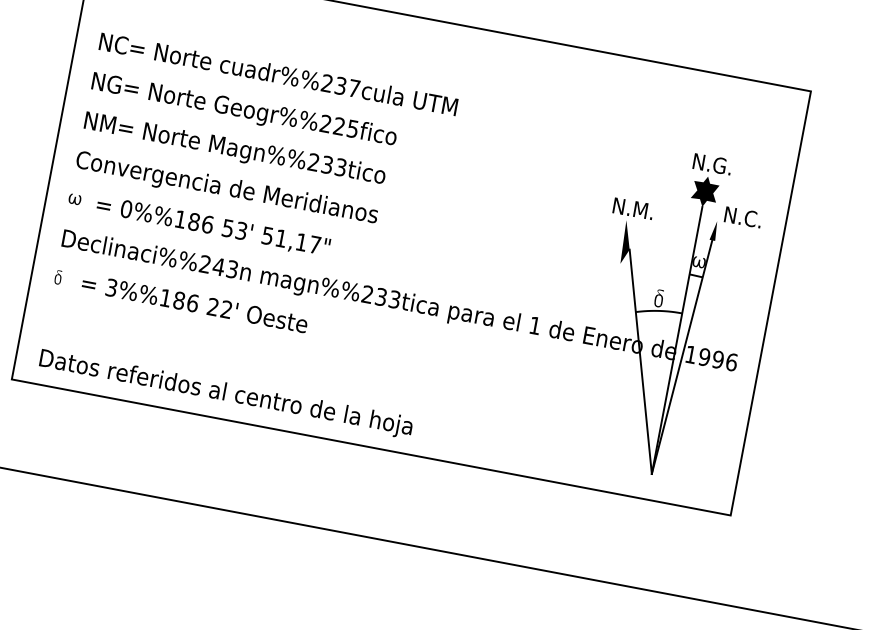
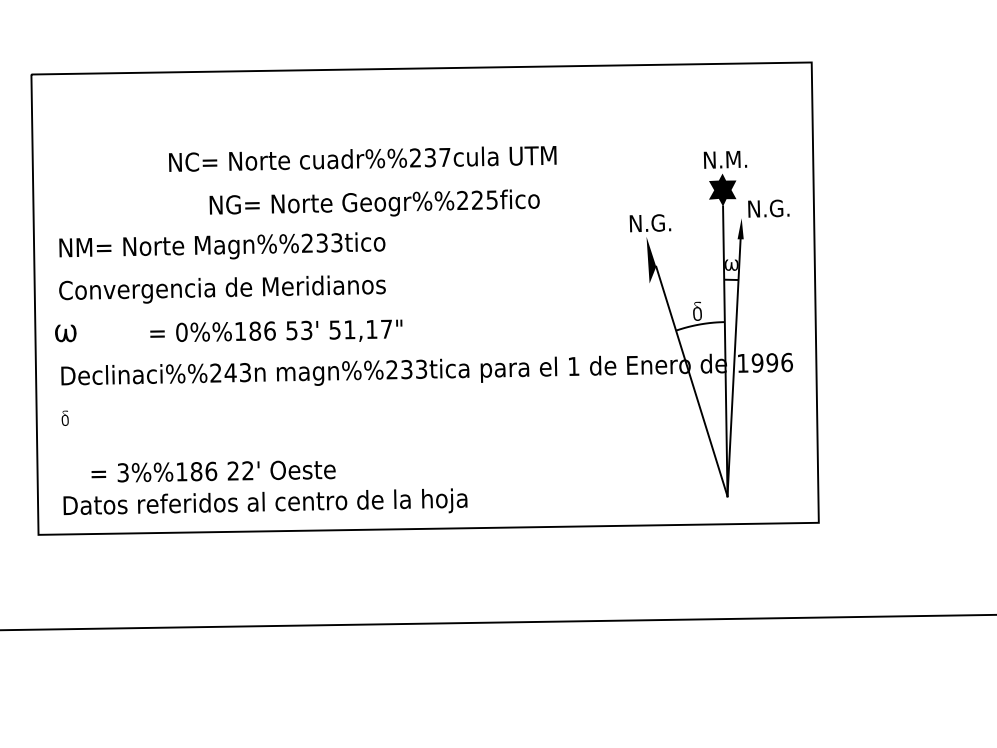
text: (278, 73) -> (362, 158), moved
text: (244, 109) -> (374, 202), moved
text: (723, 166) -> (736, 159), N.G. -> N.M.
part: (74, 198) -> (65, 332), size x1.6
text: (642, 210) -> (661, 222), N.M. -> N.G.
text: (757, 220) -> (783, 208), N.C. -> N.G.
text: (213, 225) -> (276, 330), moved
text: (194, 303) -> (213, 471), moved

